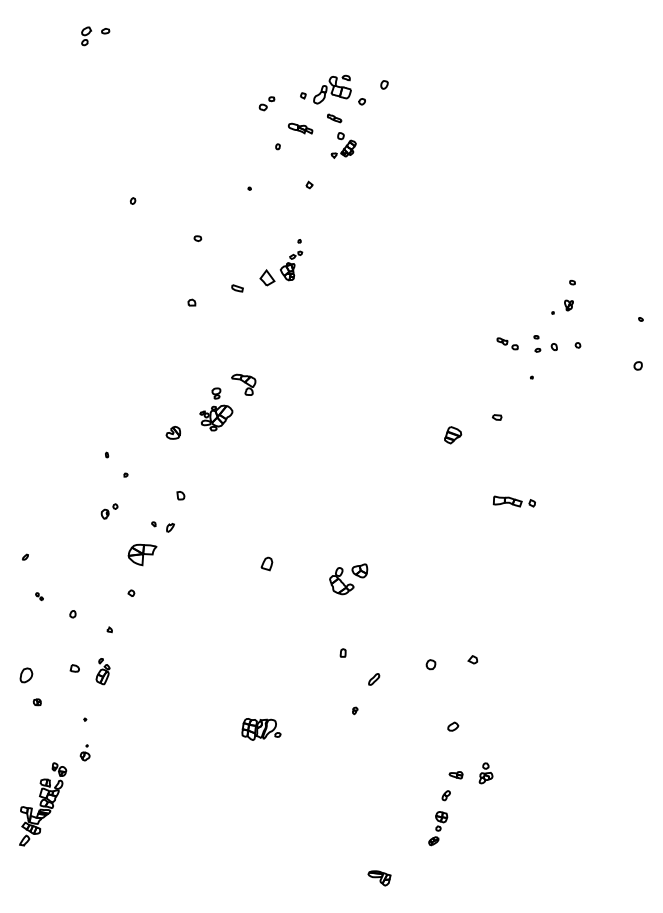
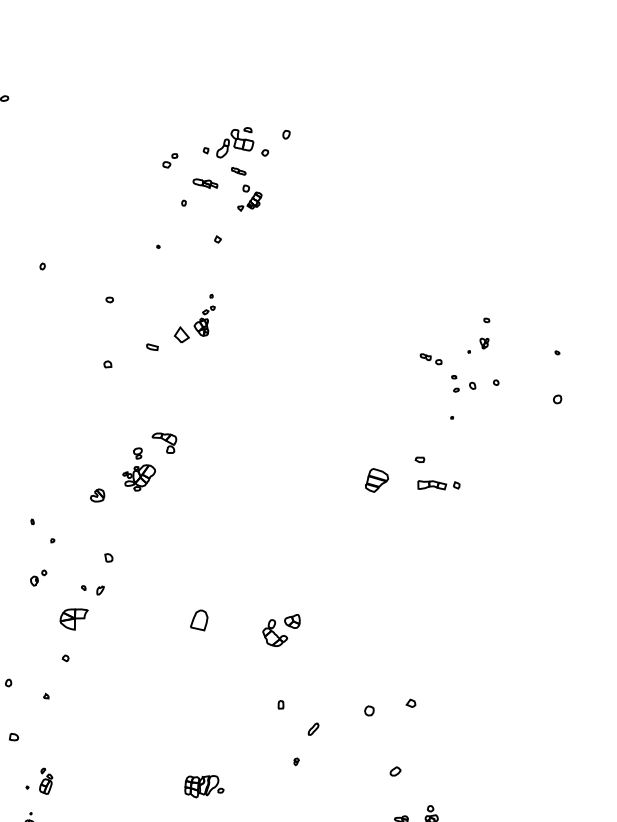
part: (507, 343) -> (431, 358), moved
part: (453, 435) -> (377, 480), size x1.4
part: (513, 501) -> (437, 484), moved
part: (266, 563) -> (198, 620), size x1.6
part: (102, 671) -> (45, 781), moved

